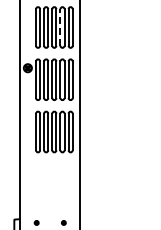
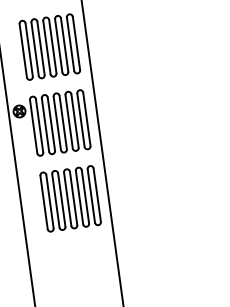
line: (60, 27) -> (58, 45), dashed -> solid

